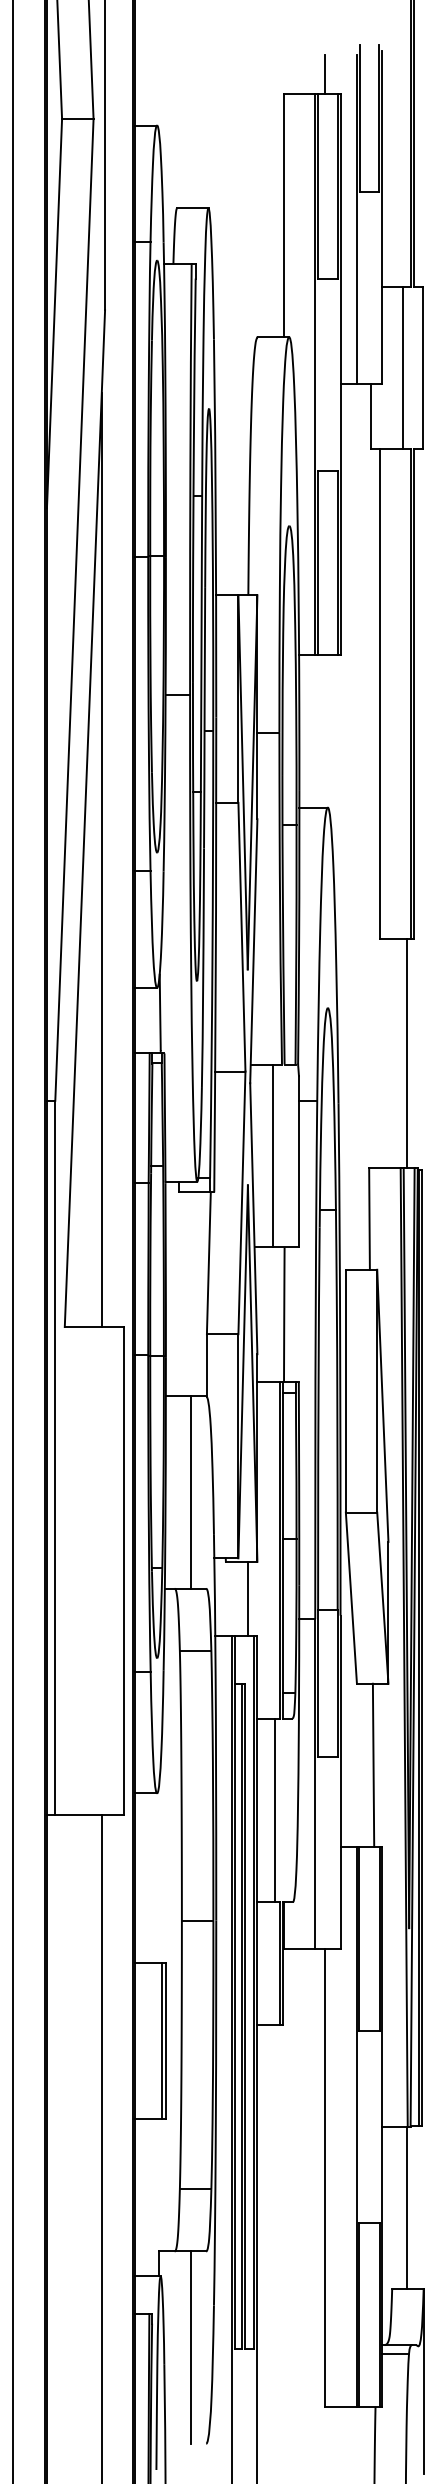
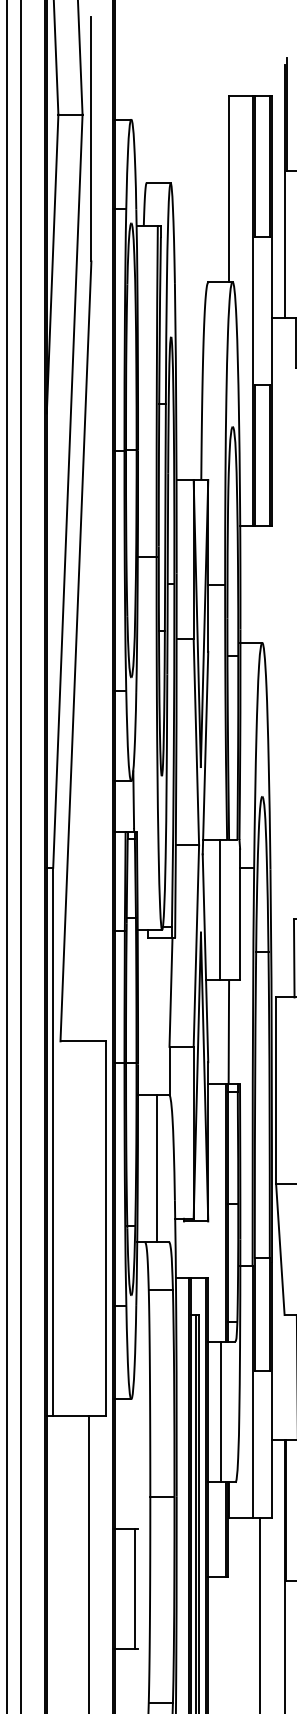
line: (325, 74) -> (260, 80), removed
line: (101, 860) -> (88, 683), removed
line: (248, 1598) -> (201, 1249), removed
line: (165, 2040) -> (137, 1588), removed

